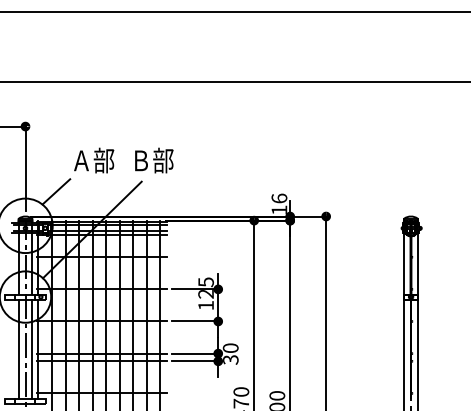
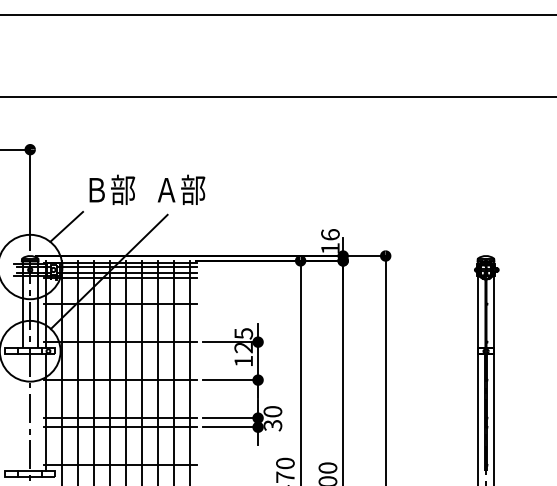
text: (81, 161) -> (96, 190), Ａ部 -> Ｂ部
text: (140, 161) -> (166, 190), Ｂ部 -> Ａ部
line: (18, 348) -> (22, 412), removed
line: (31, 348) -> (37, 412), removed

